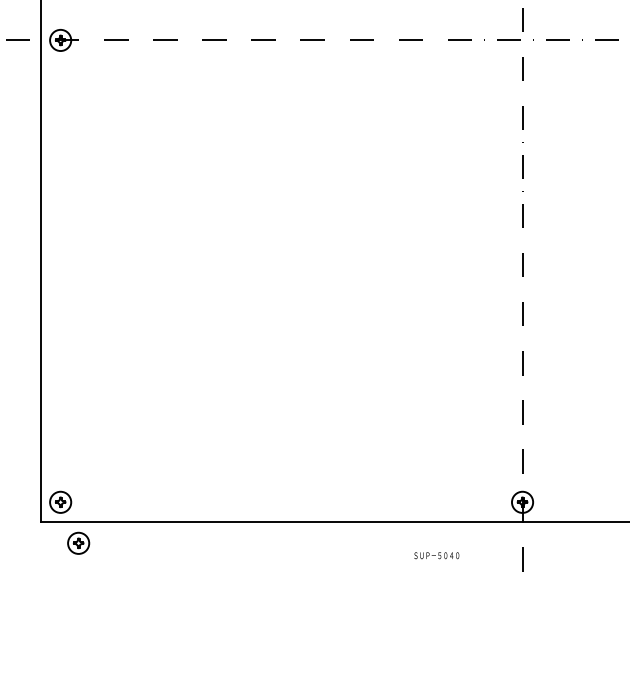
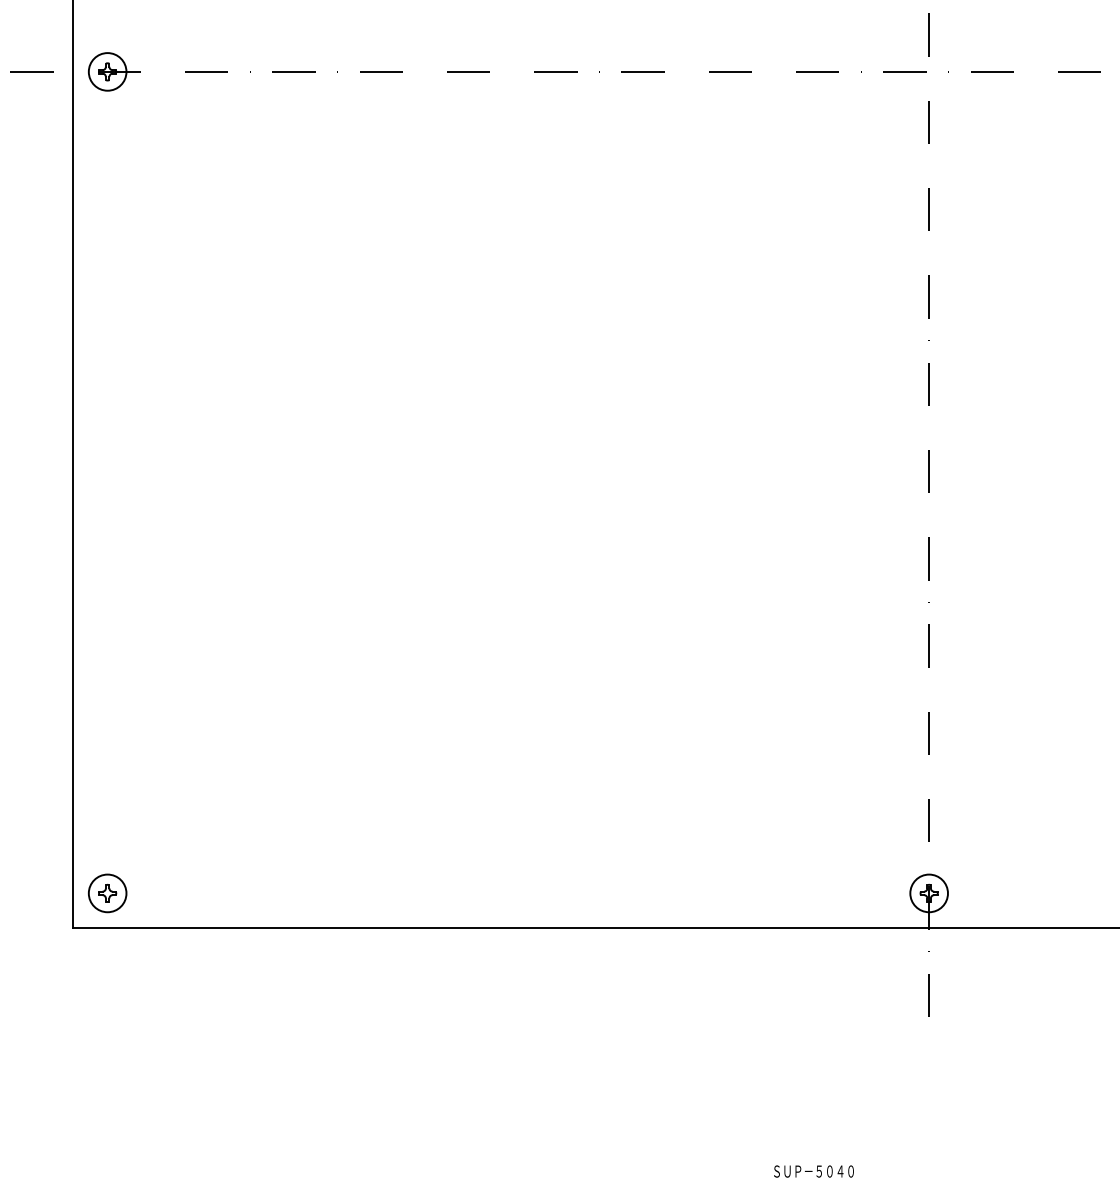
part: (78, 542) -> (139, 964), removed
text: (436, 555) -> (813, 1171), moved

